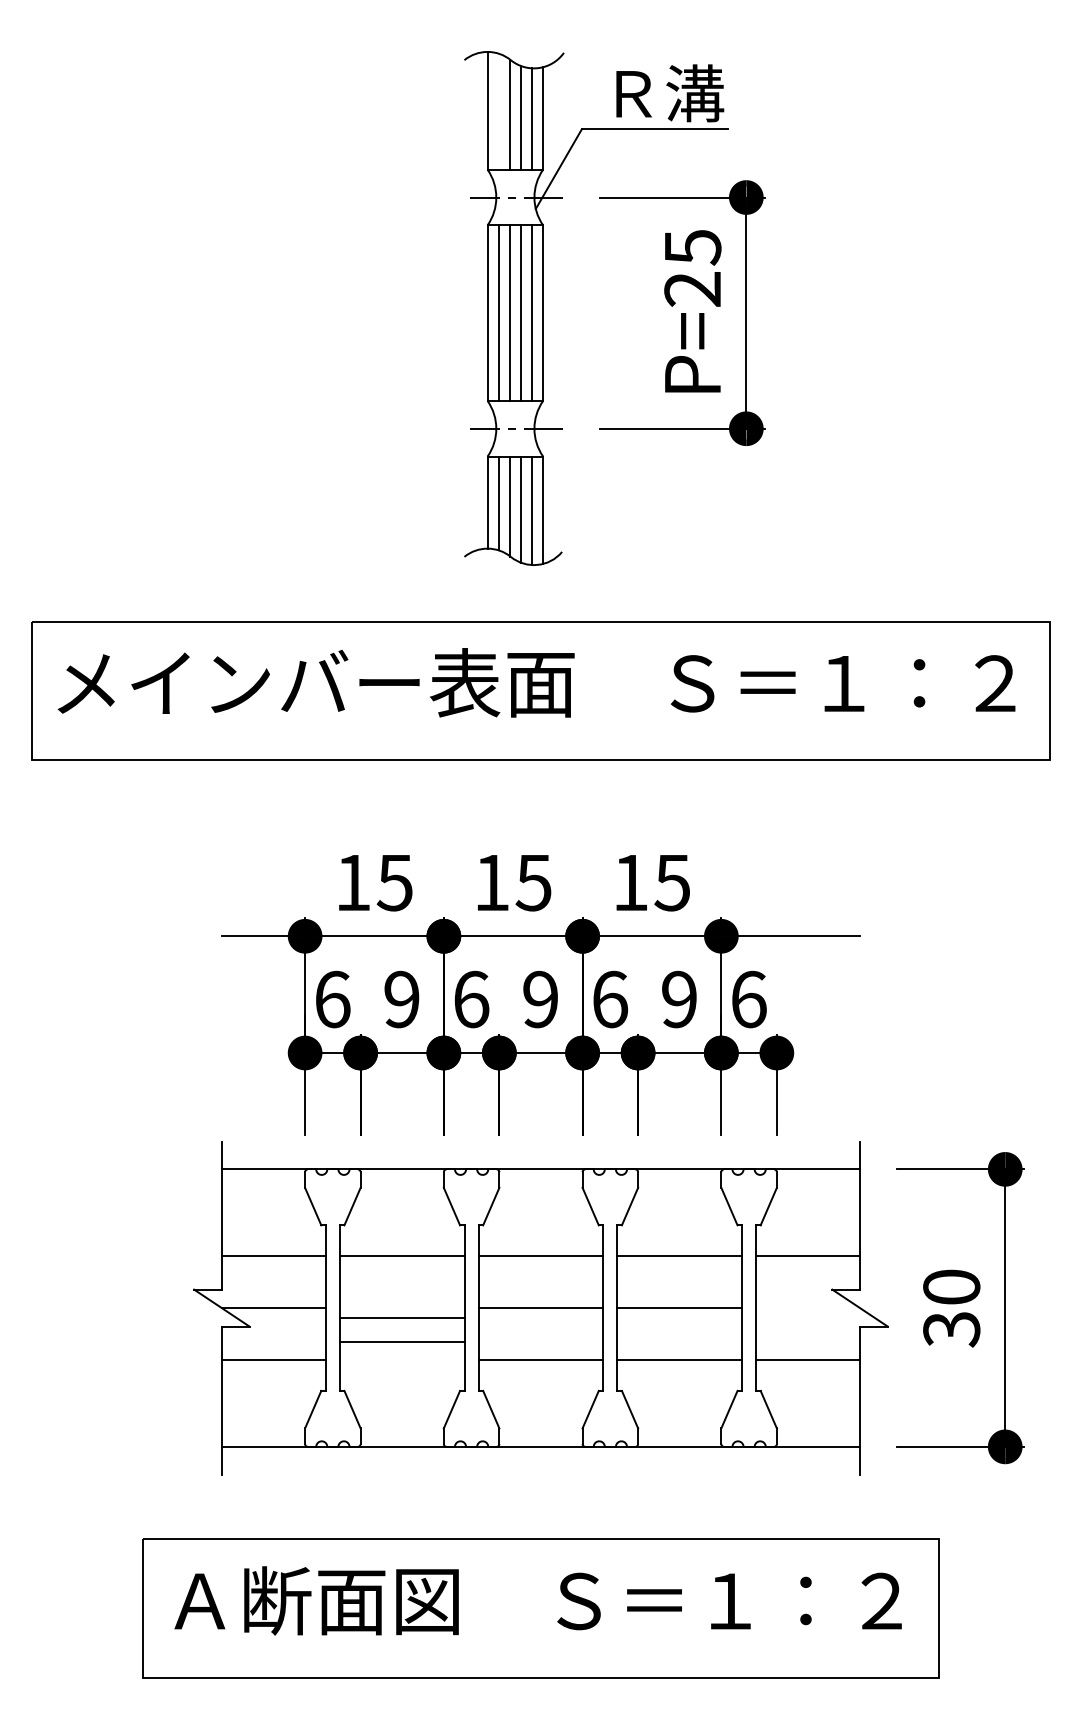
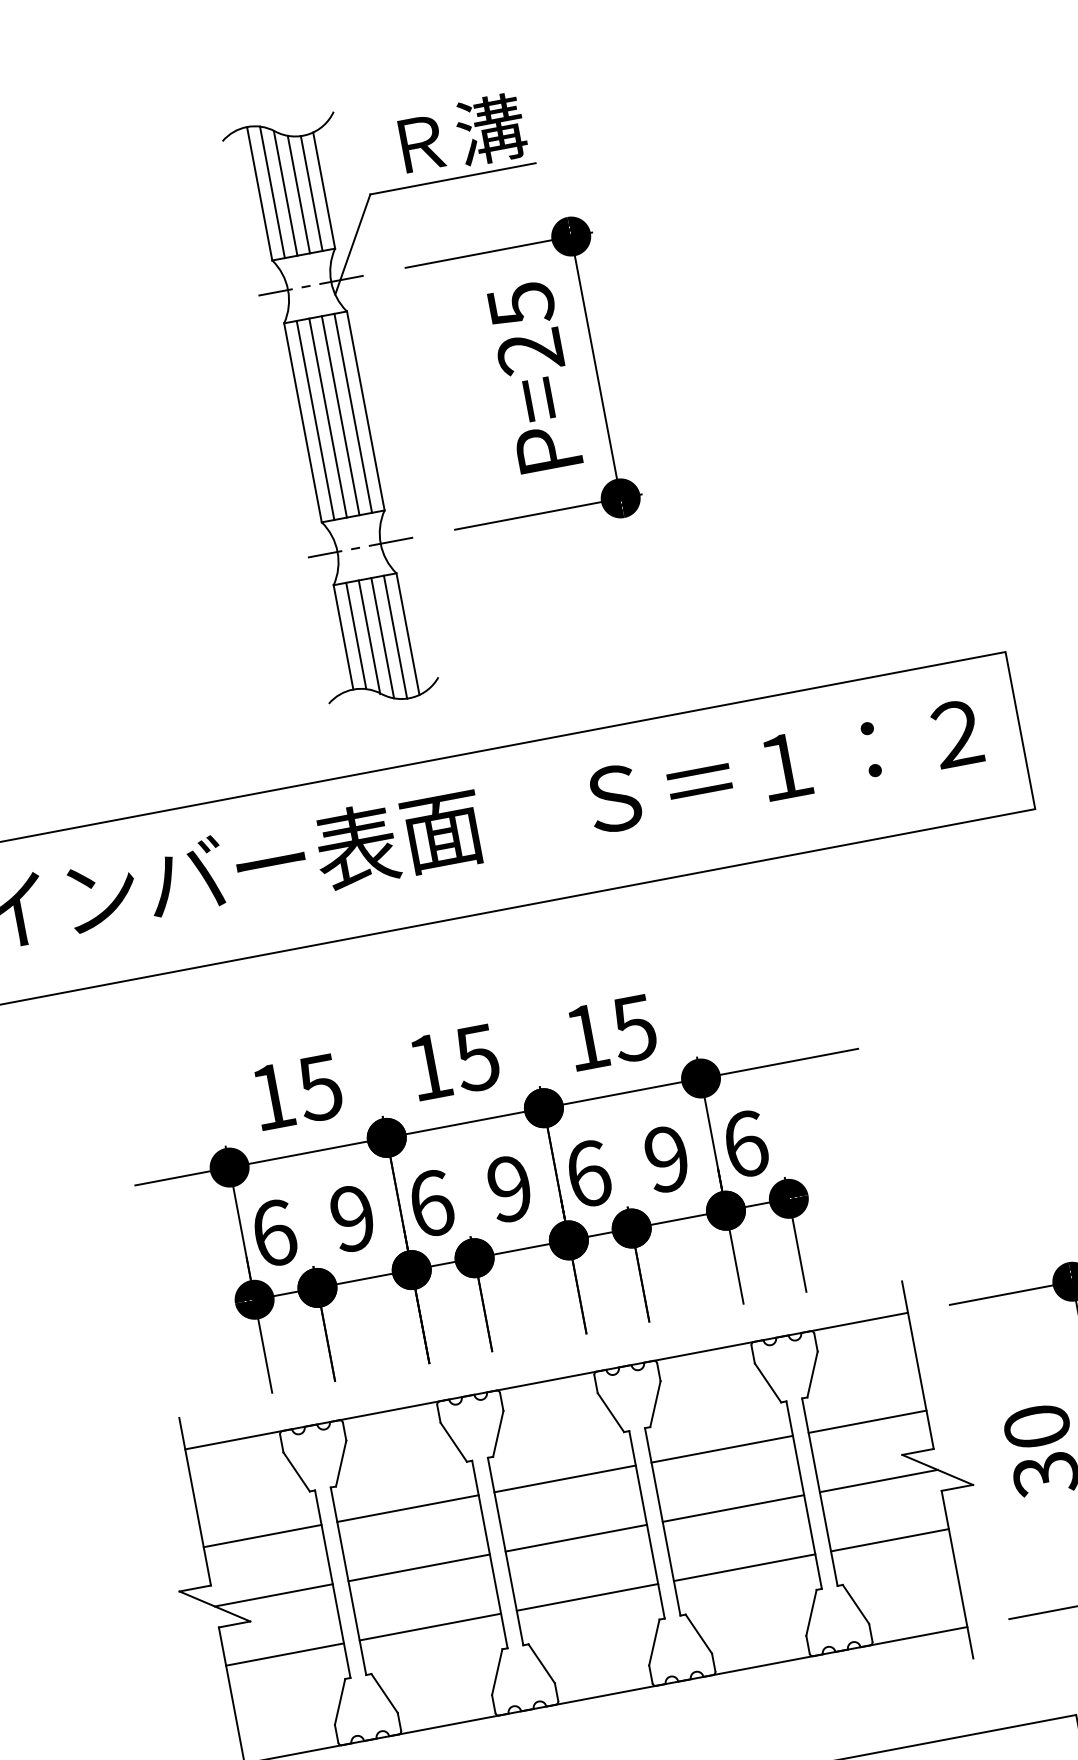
line: (498, 111) -> (272, 192), added
line: (808, 1308) -> (879, 1481), added
line: (401, 1318) -> (429, 1627), moved
line: (401, 1342) -> (418, 1568), moved

